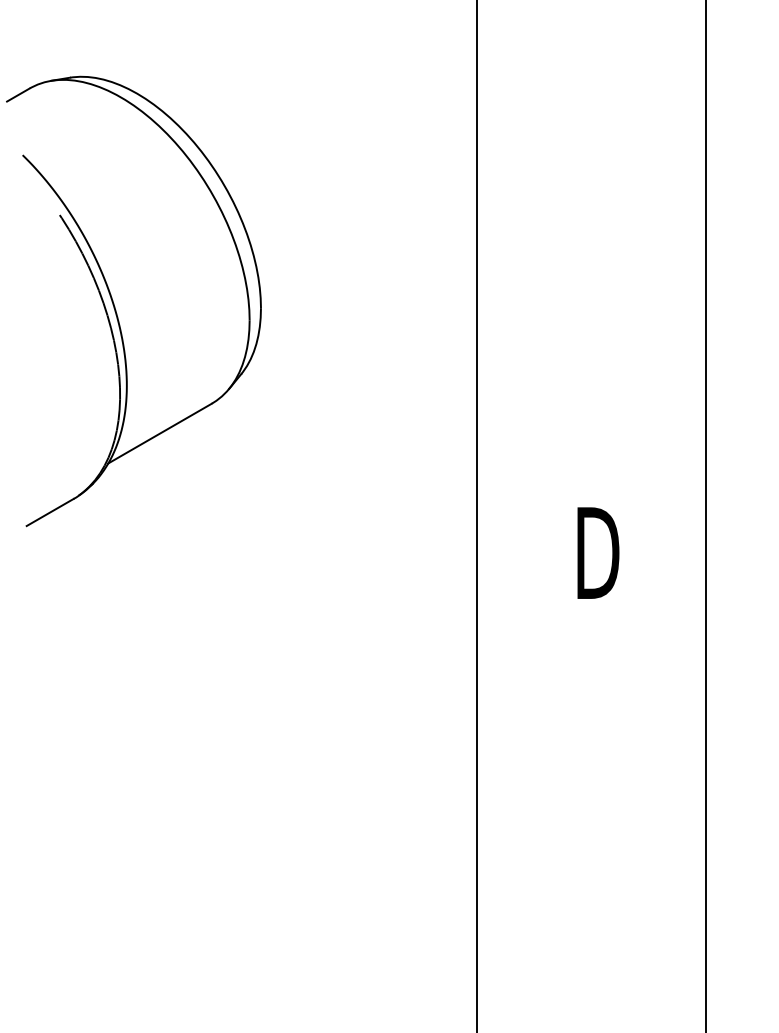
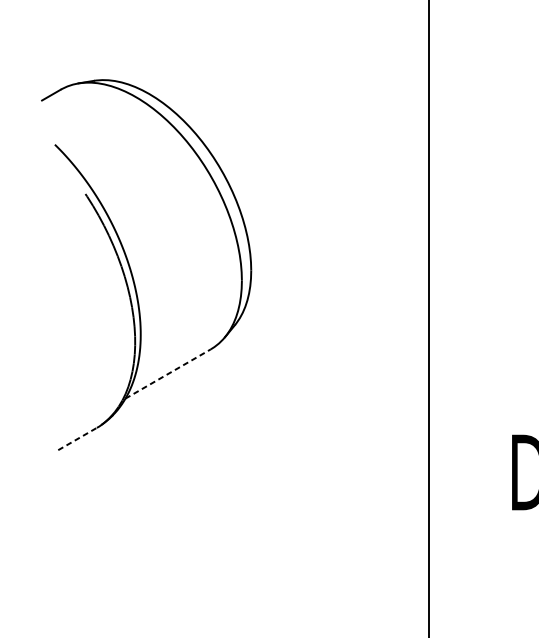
line: (160, 433) -> (168, 373), solid -> dashed
line: (50, 512) -> (77, 439), solid -> dashed

